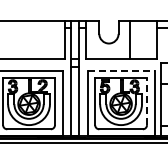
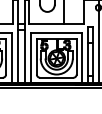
line: (121, 70) -> (57, 32), dashed -> solid
line: (147, 101) -> (77, 56), dashed -> solid

